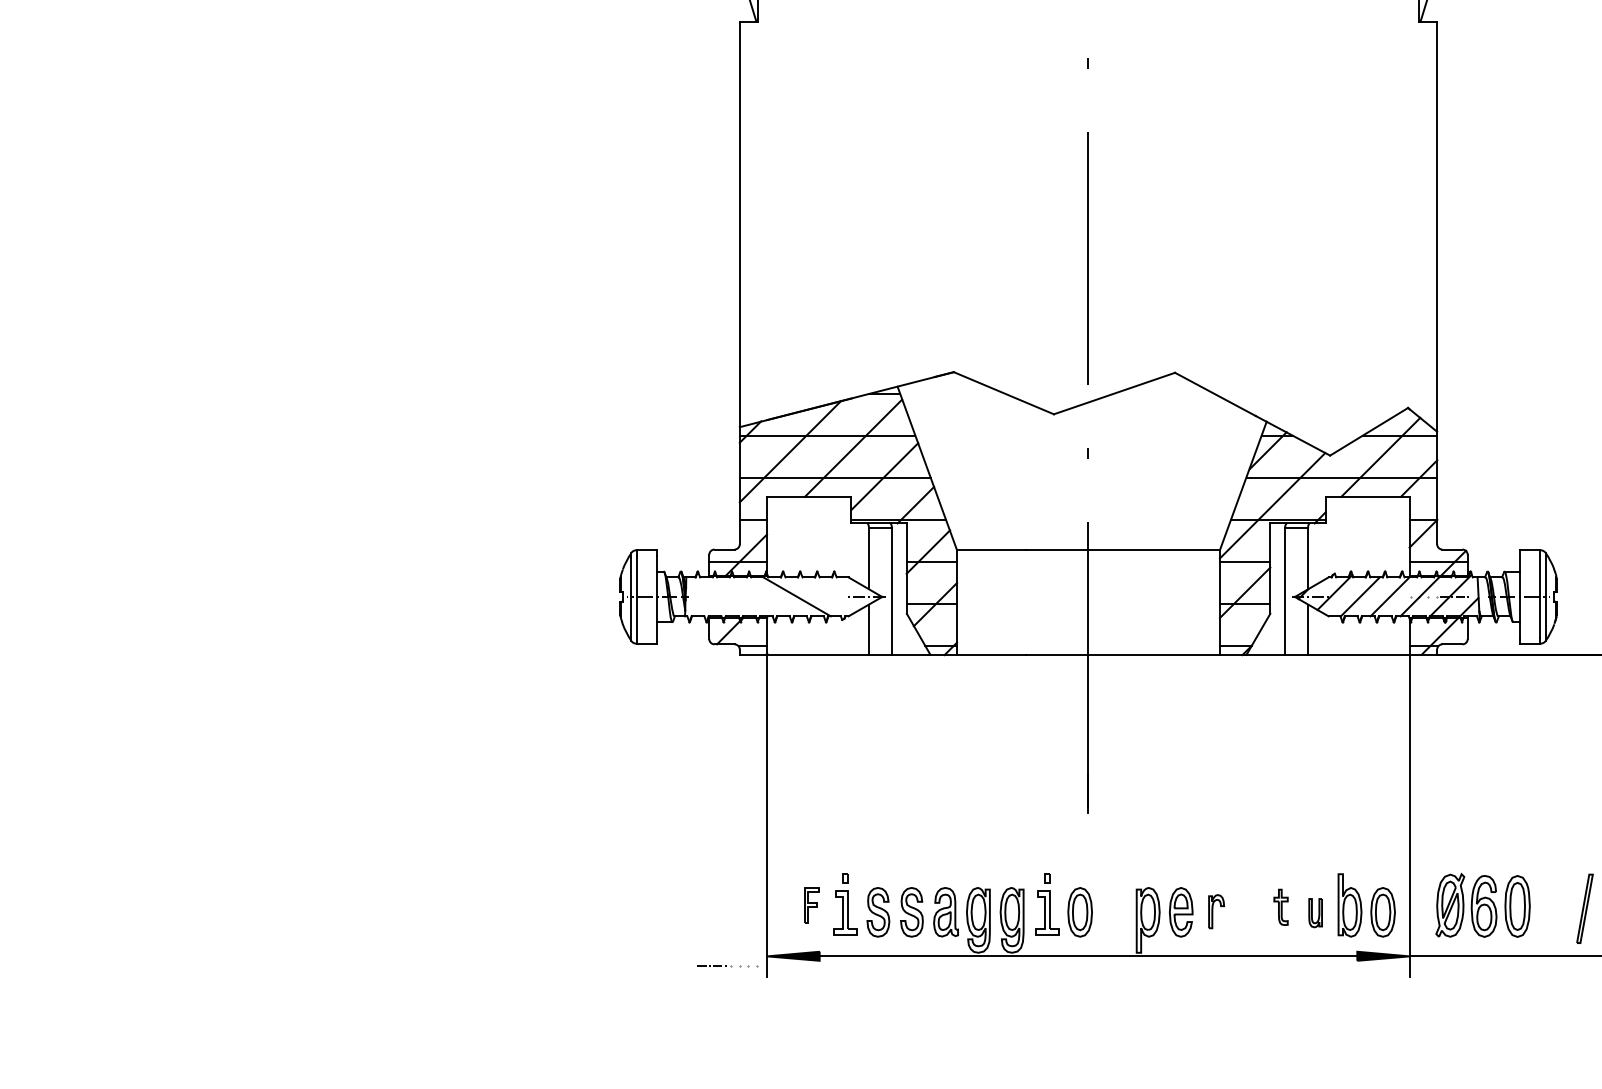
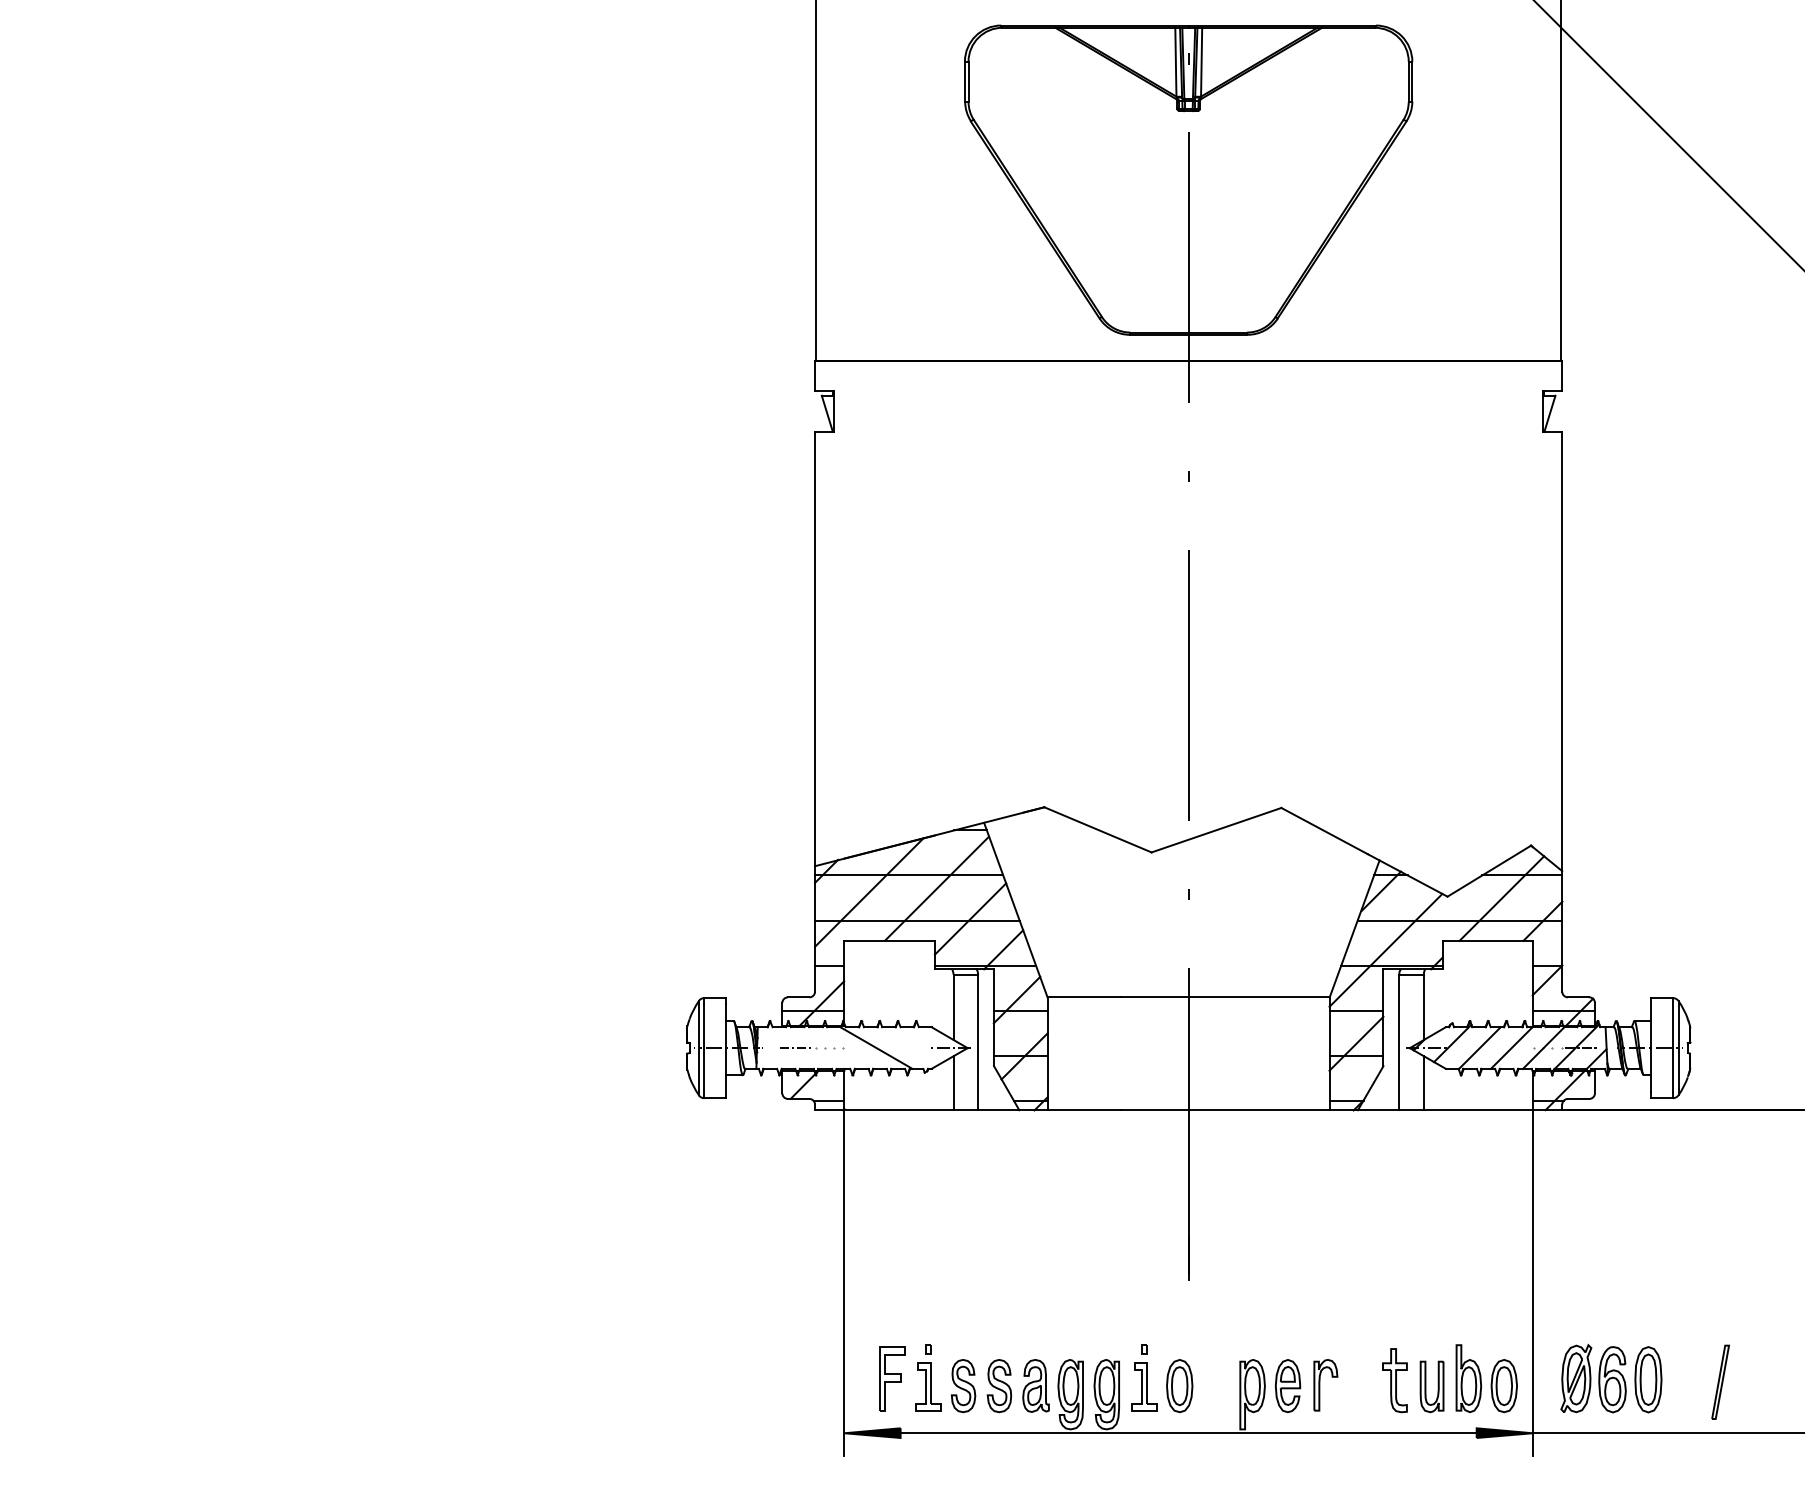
part: (812, 905) -> (892, 1378), size x1.67
part: (1280, 907) -> (1394, 1380), size x1.67
part: (1216, 911) -> (1325, 1385), size x1.43
part: (1315, 912) -> (1431, 1386), size x1.67
part: (728, 965) -> (812, 1048), moved

